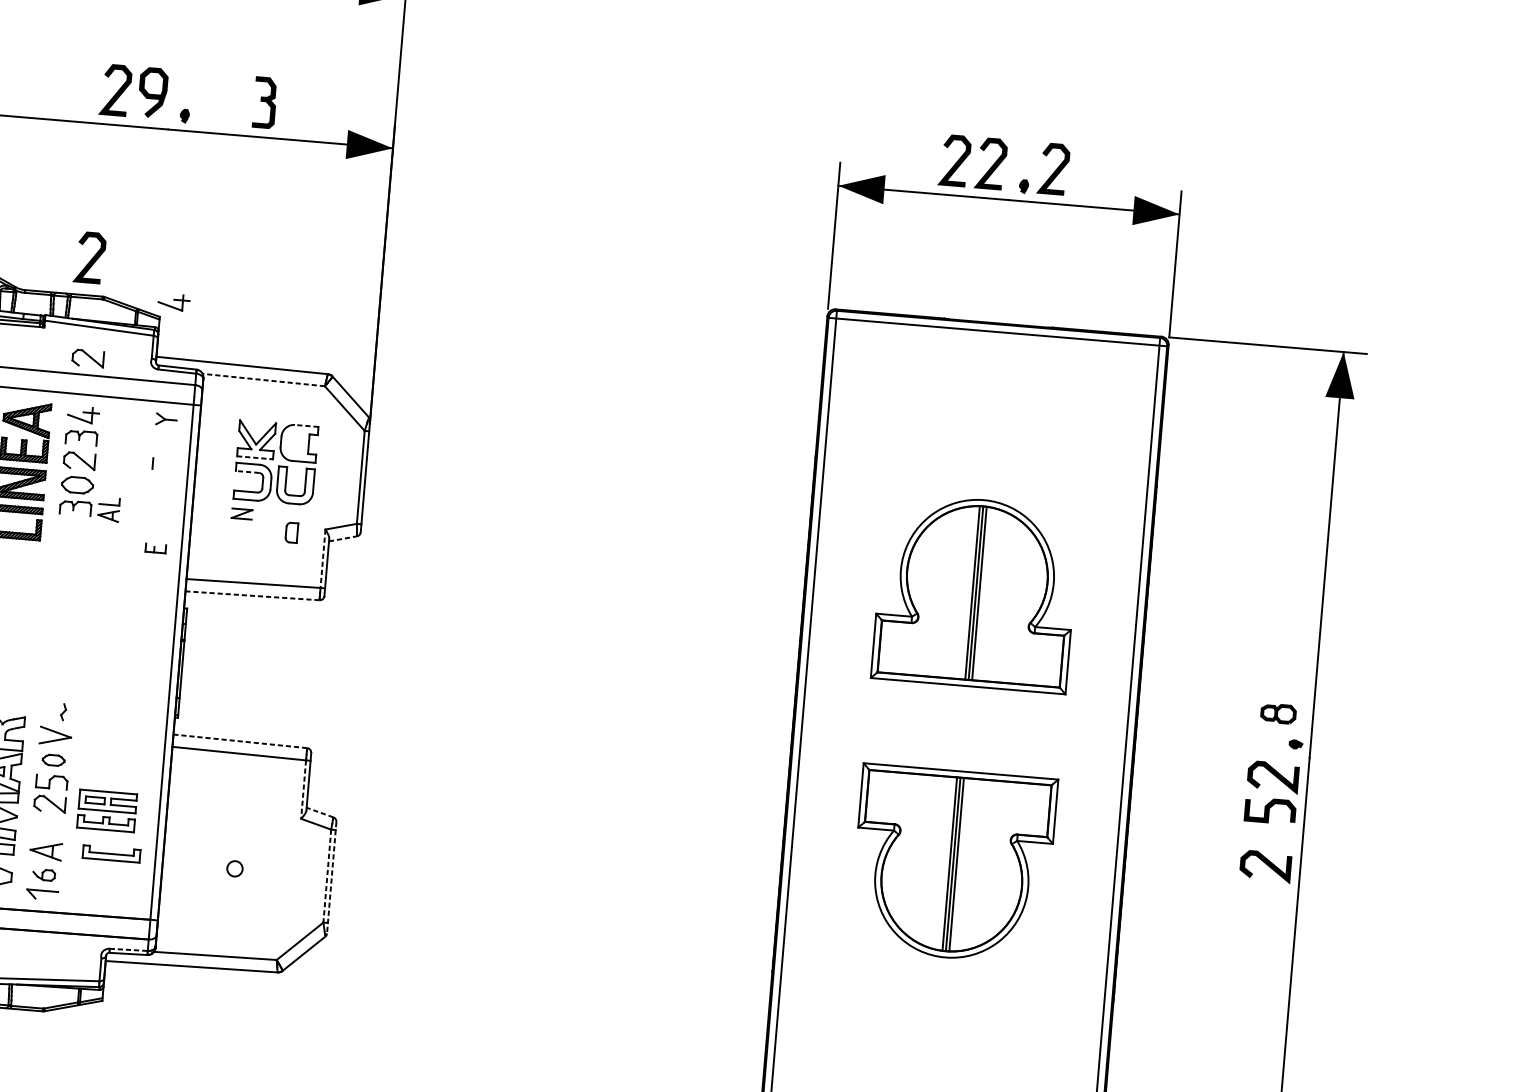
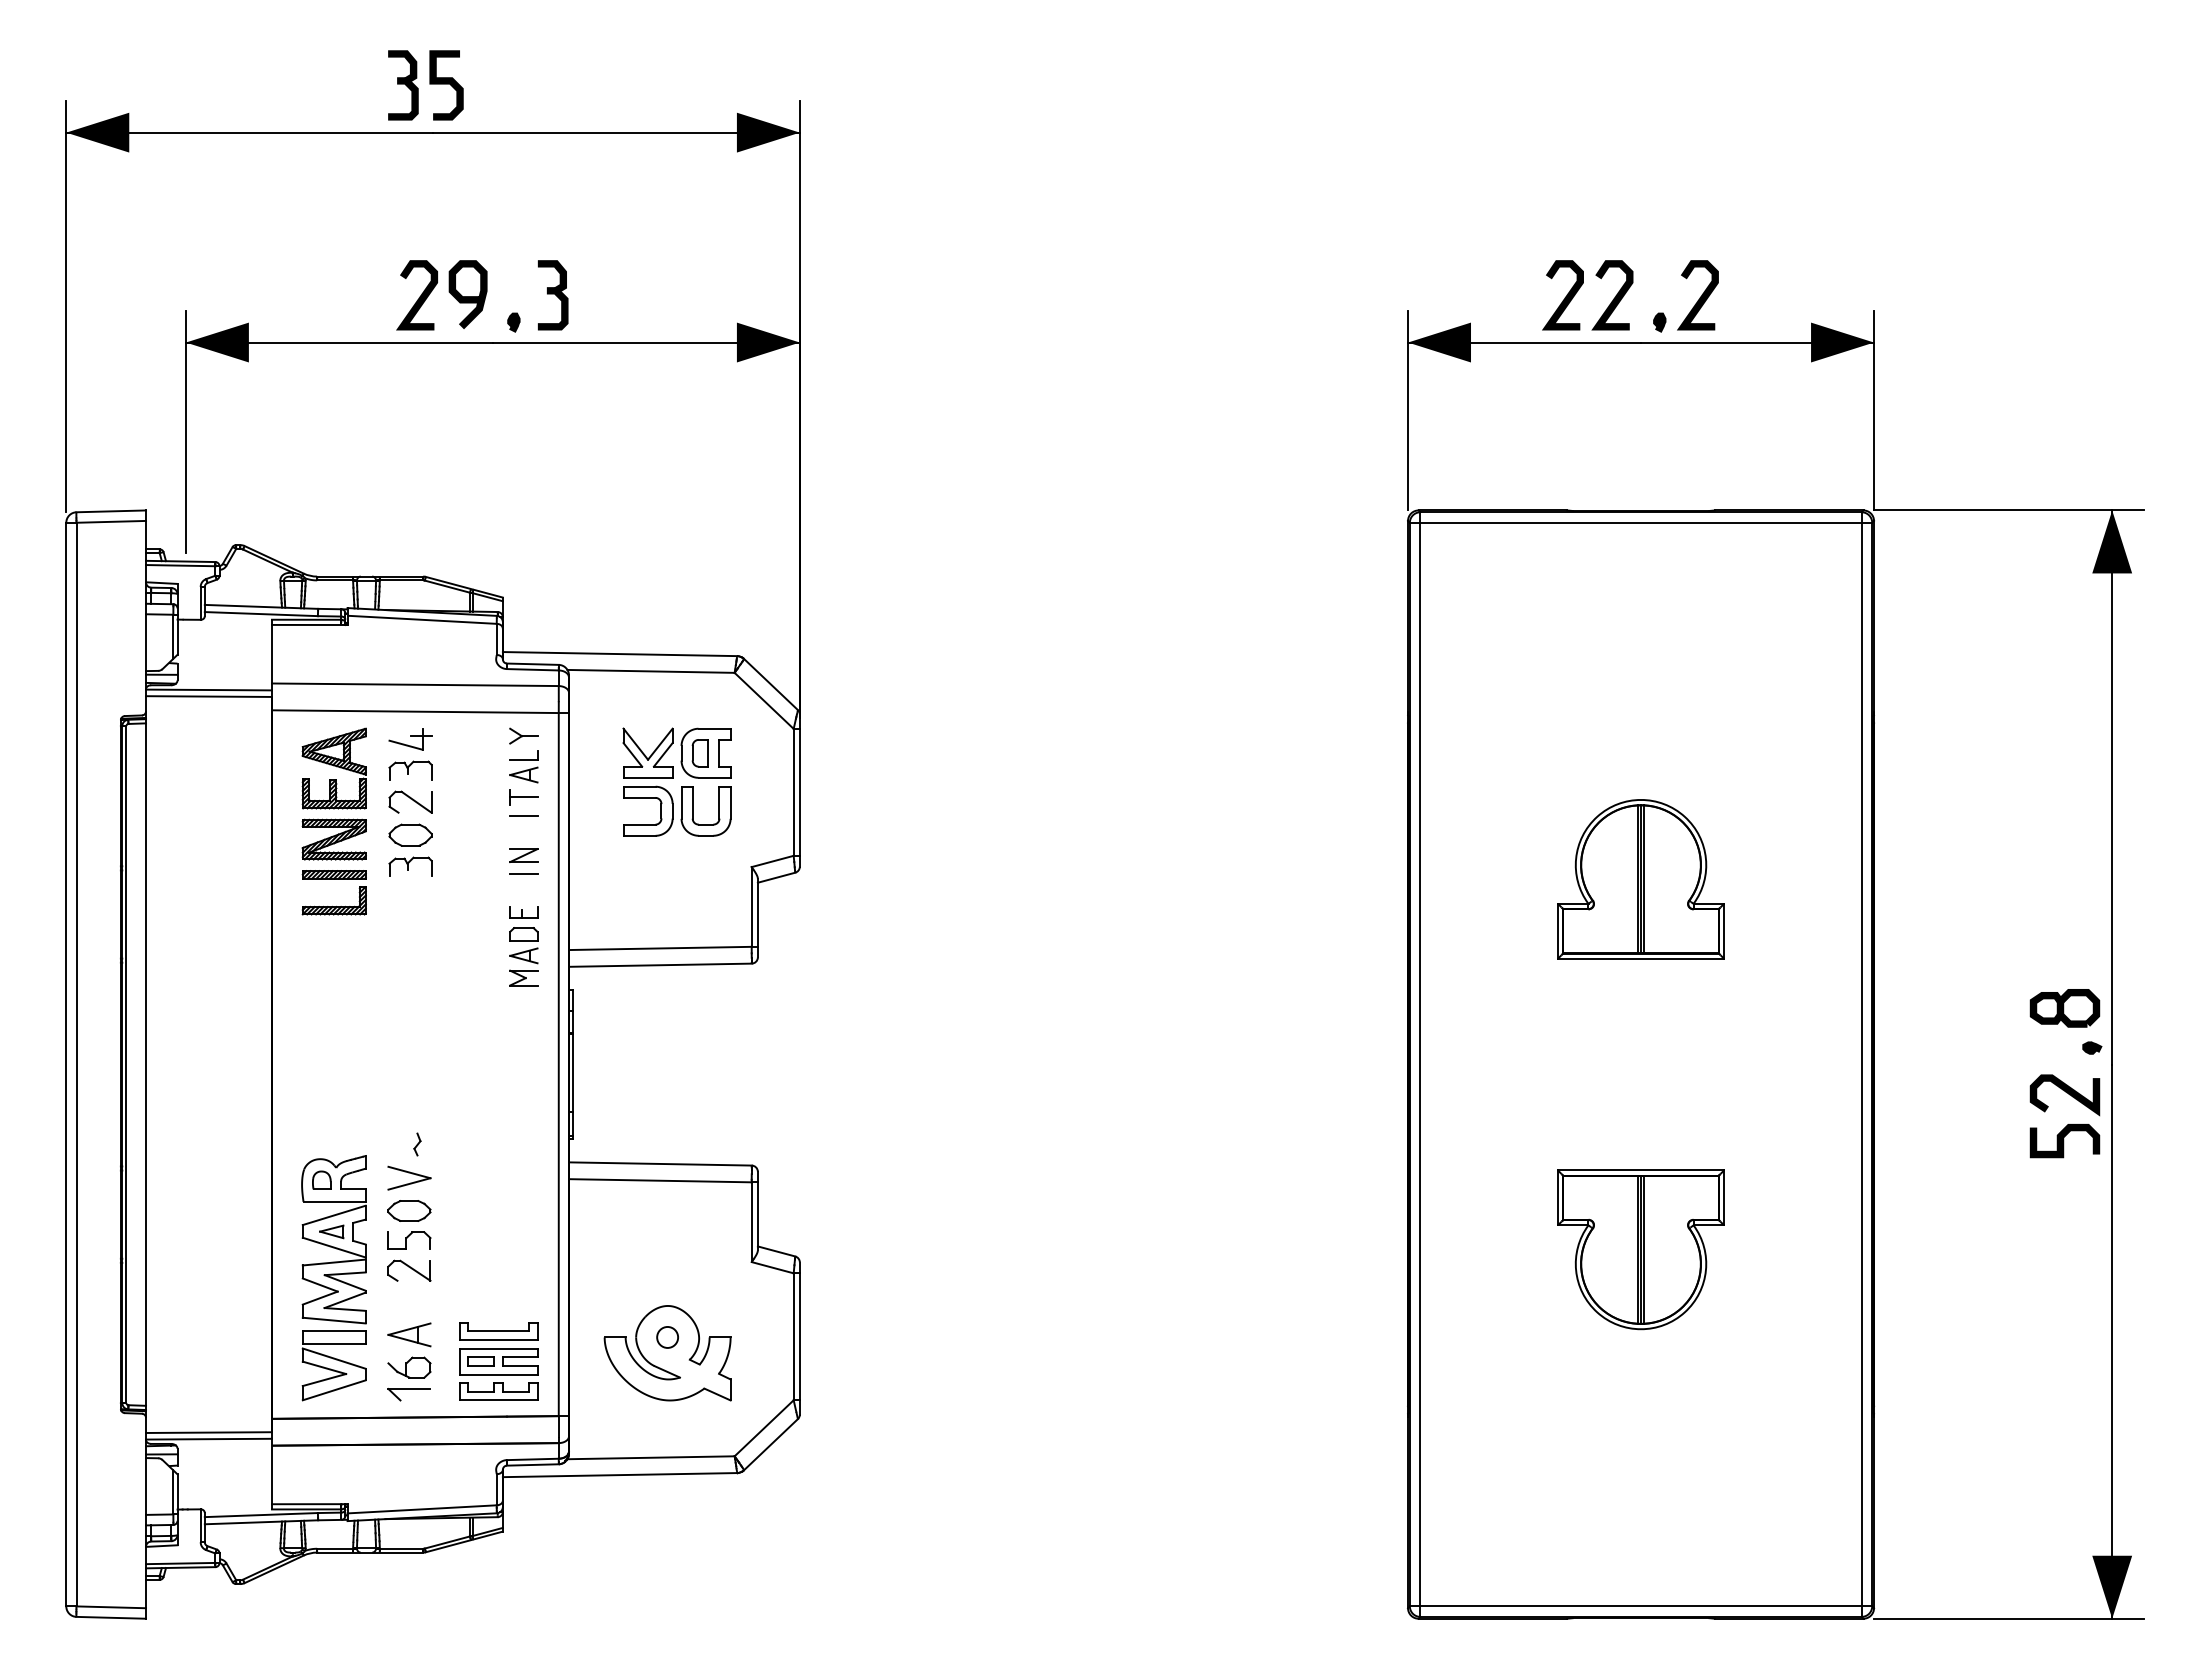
part: (264, 102) -> (552, 295), moved
curve: (91, 258) -> (403, 526), removed
part: (174, 302) -> (520, 576), removed
part: (88, 358) -> (410, 661), removed
line: (264, 380) -> (651, 671), dashed -> solid
line: (306, 425) -> (714, 728), dashed -> solid
line: (255, 457) -> (648, 777), dashed -> solid
line: (162, 464) -> (523, 797), added
line: (247, 471) -> (639, 797), dashed -> solid
line: (161, 478) -> (523, 816), added
part: (108, 509) -> (523, 766), moved
part: (241, 513) -> (523, 855), moved
line: (157, 520) -> (523, 873), added
part: (291, 532) -> (699, 753), moved
line: (343, 538) -> (777, 877), dashed -> solid
line: (322, 558) -> (751, 906), dashed -> solid
part: (152, 581) -> (523, 956), added
part: (975, 593) -> (1640, 879), size x0.62
line: (251, 595) -> (659, 965), dashed -> solid
part: (1278, 713) -> (2064, 1008), size x1.43
line: (239, 740) -> (659, 1163), dashed -> solid
part: (53, 760) -> (409, 1210), size x1.43
line: (303, 789) -> (751, 1222), dashed -> solid
part: (106, 810) -> (498, 1374), moved
line: (319, 812) -> (776, 1251), dashed -> solid
part: (952, 864) -> (1640, 1249), size x0.62
curve: (1266, 865) -> (2066, 1215), removed
part: (44, 874) -> (409, 1367), size x1.43
line: (327, 876) -> (793, 1337), dashed -> solid
line: (331, 878) -> (799, 1339), dashed -> solid
part: (233, 880) -> (667, 1353), added
line: (128, 949) -> (532, 1459), dashed -> solid

